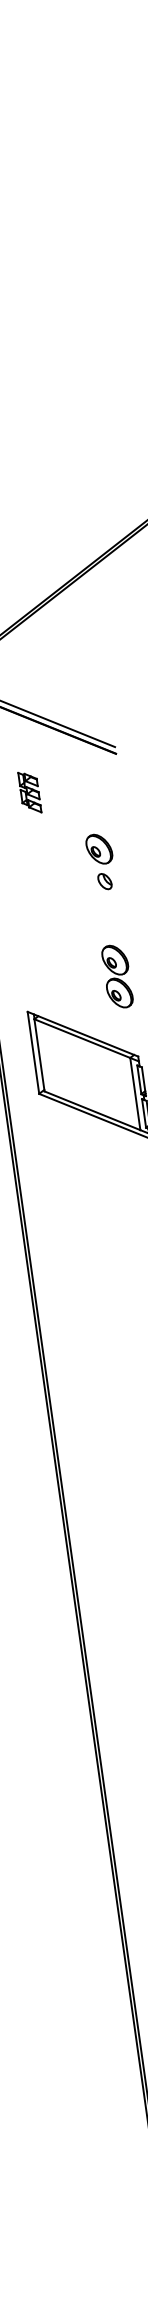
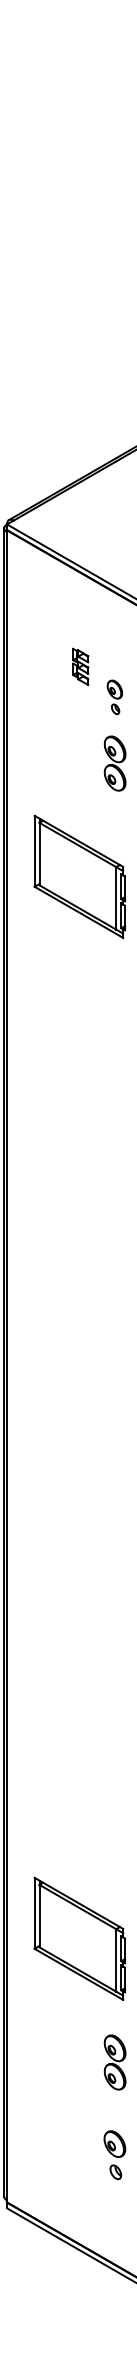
part: (29, 792) -> (80, 666), moved
part: (100, 862) -> (114, 697), size x0.7
part: (116, 976) -> (114, 763), moved

